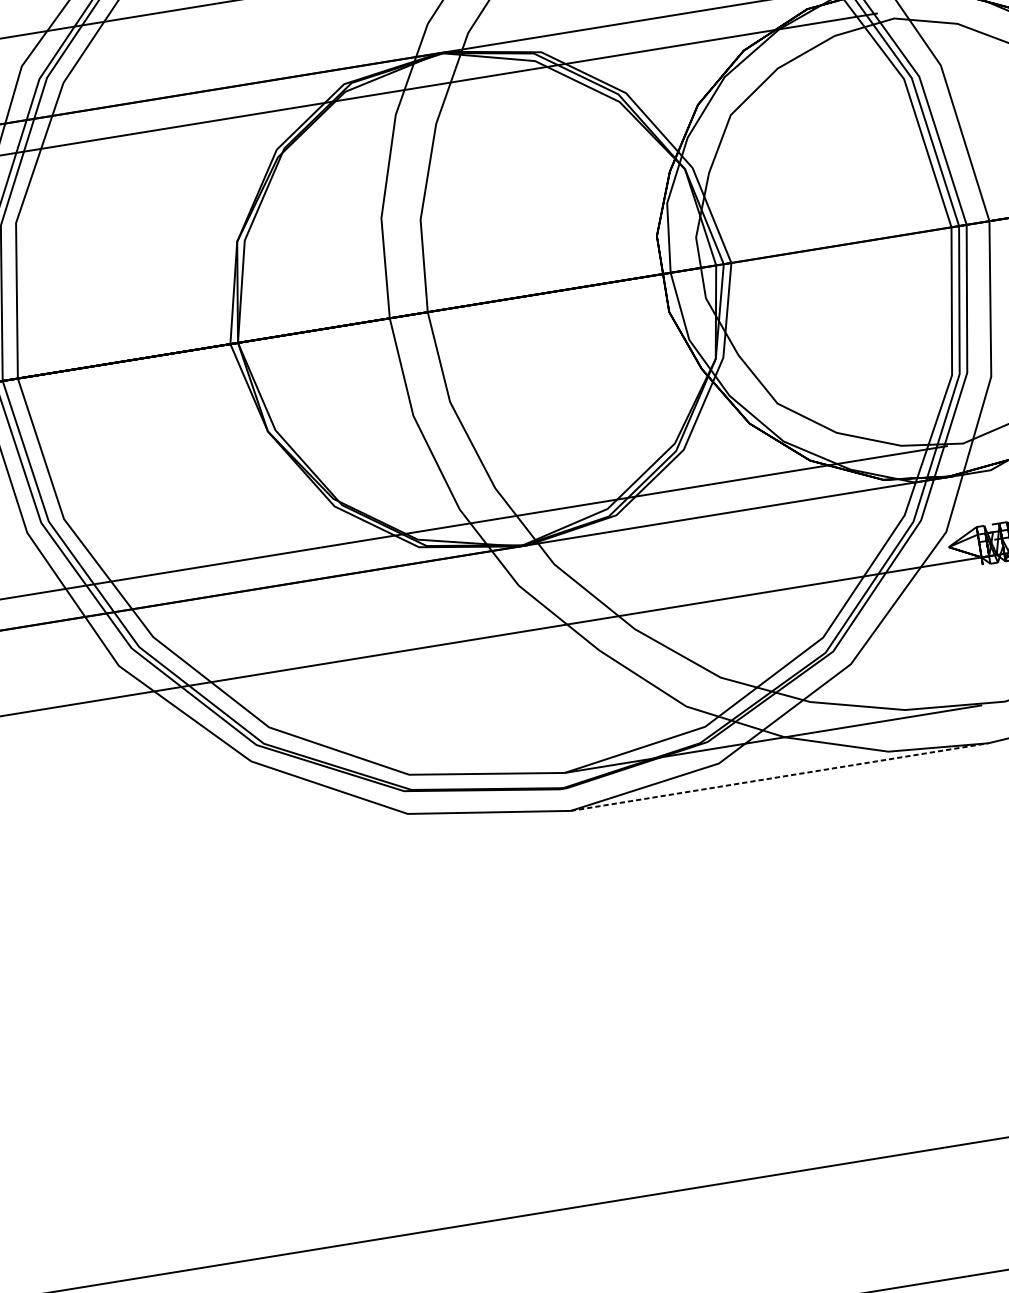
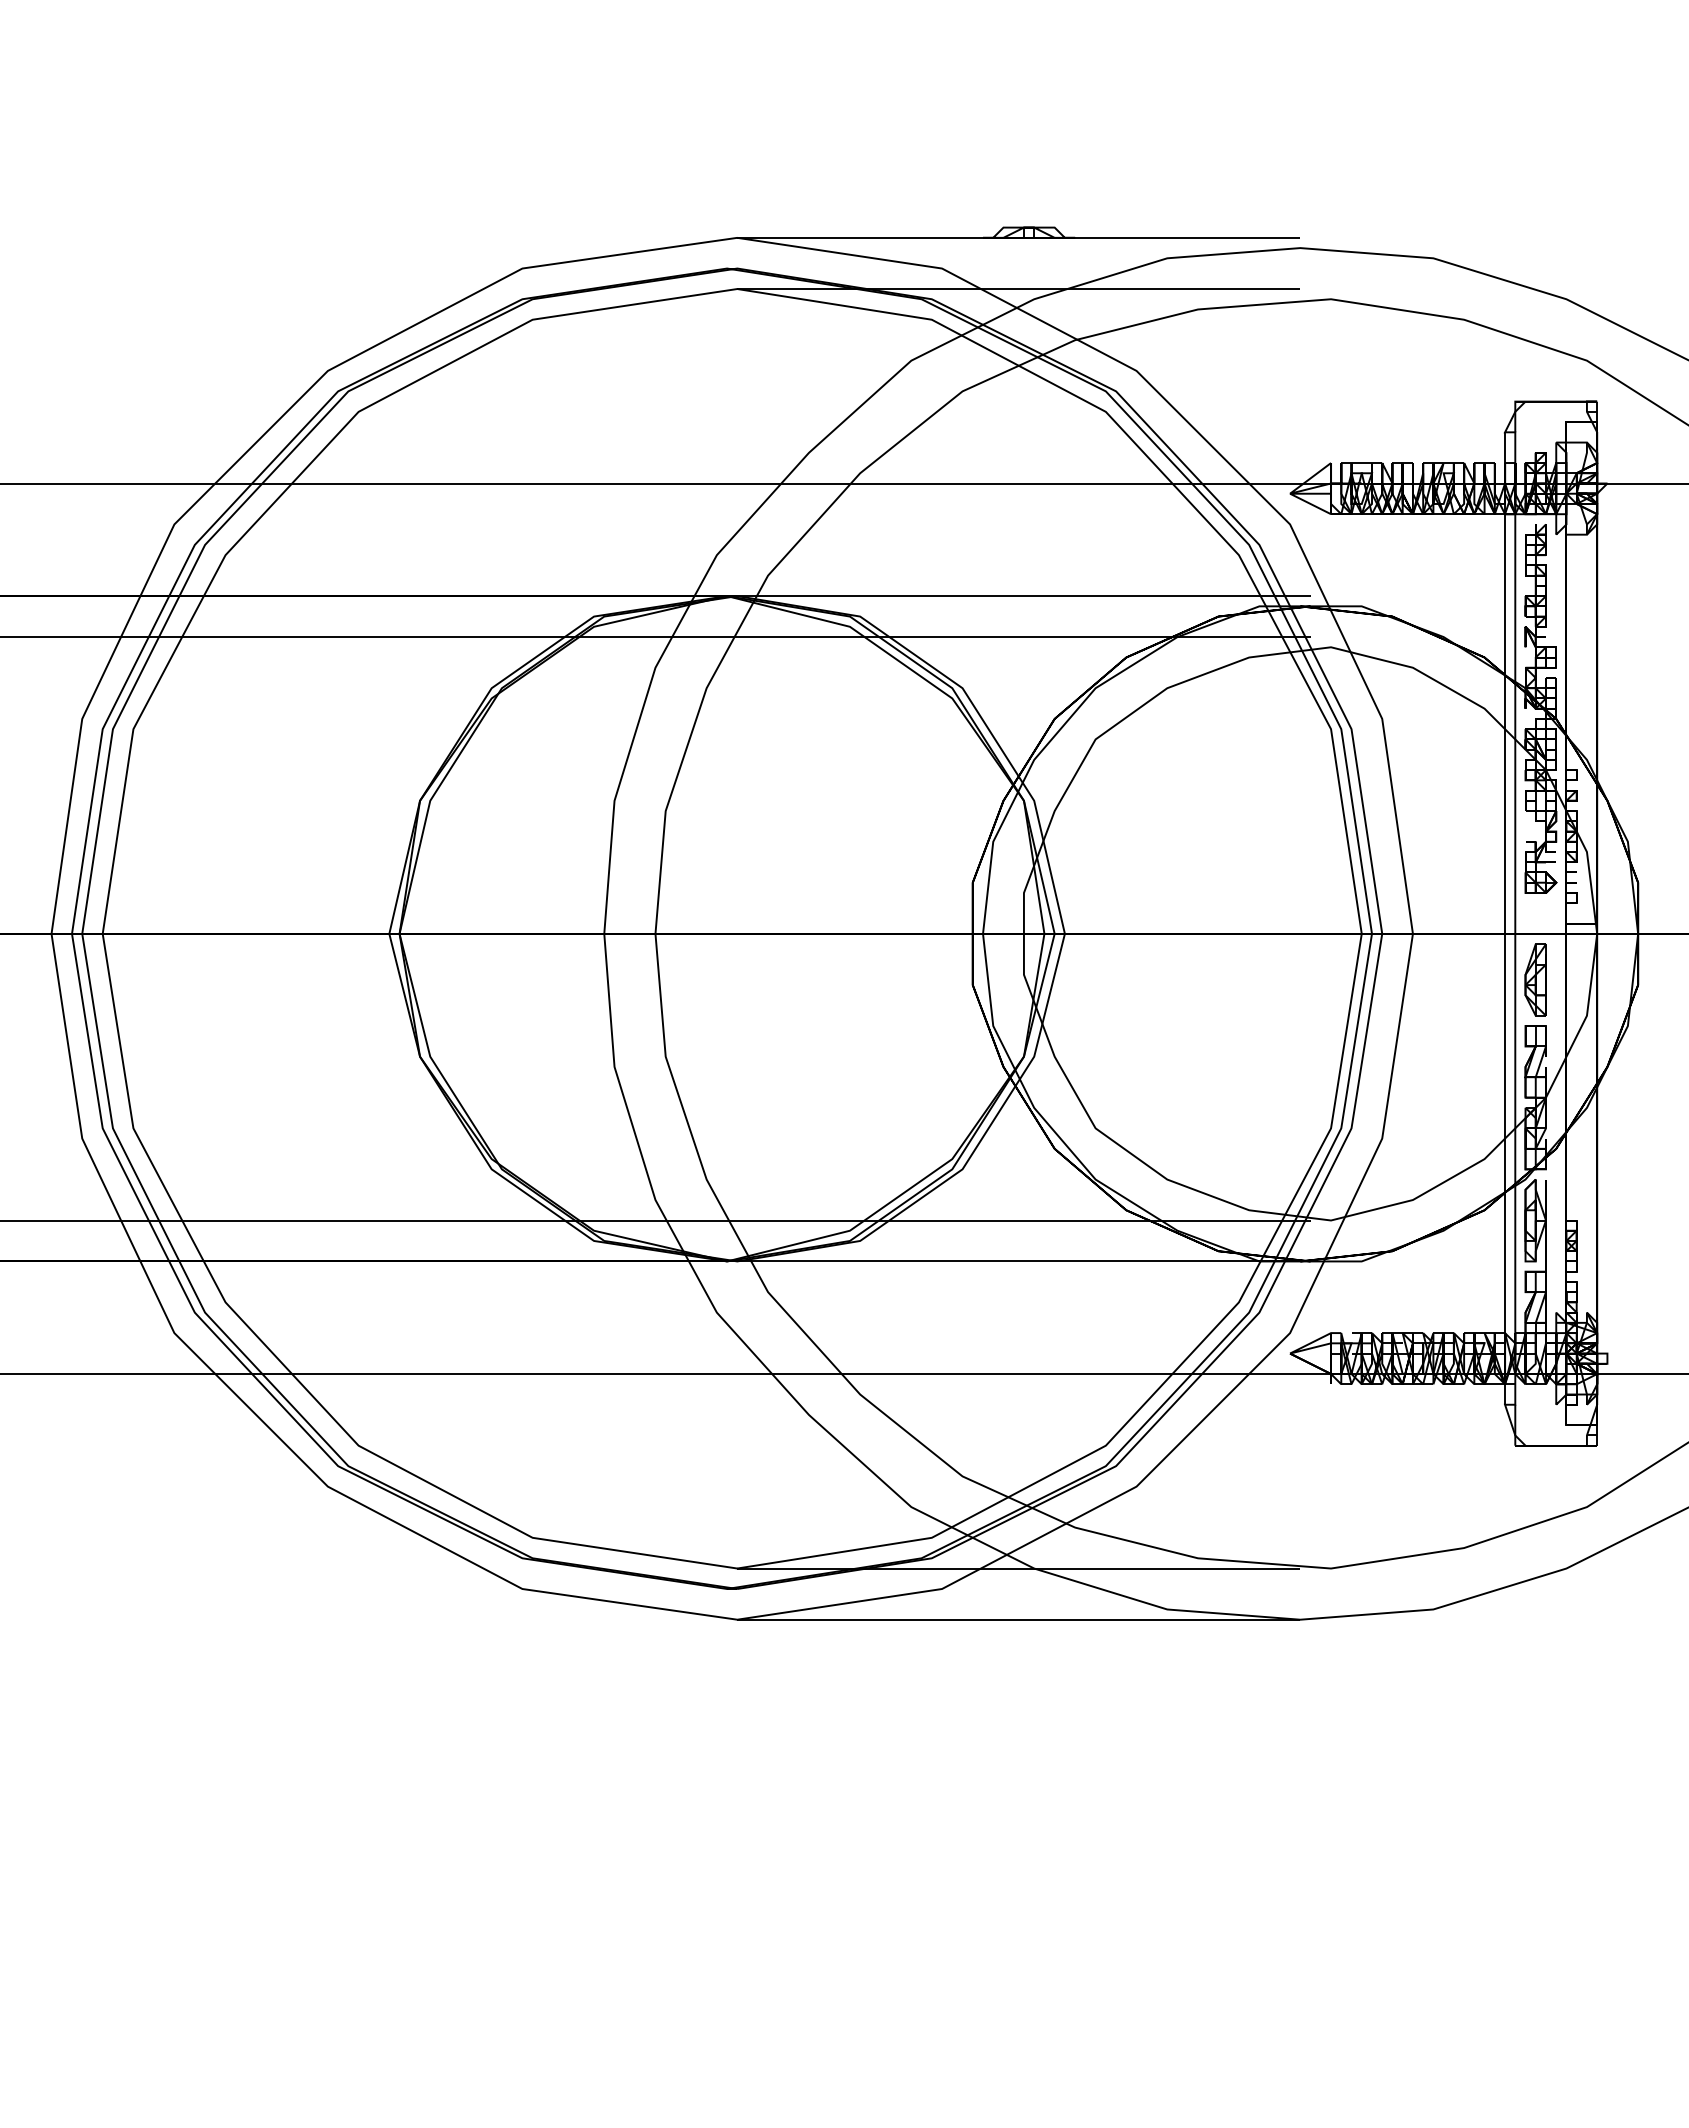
line: (780, 776) -> (1019, 1619), dashed -> solid

